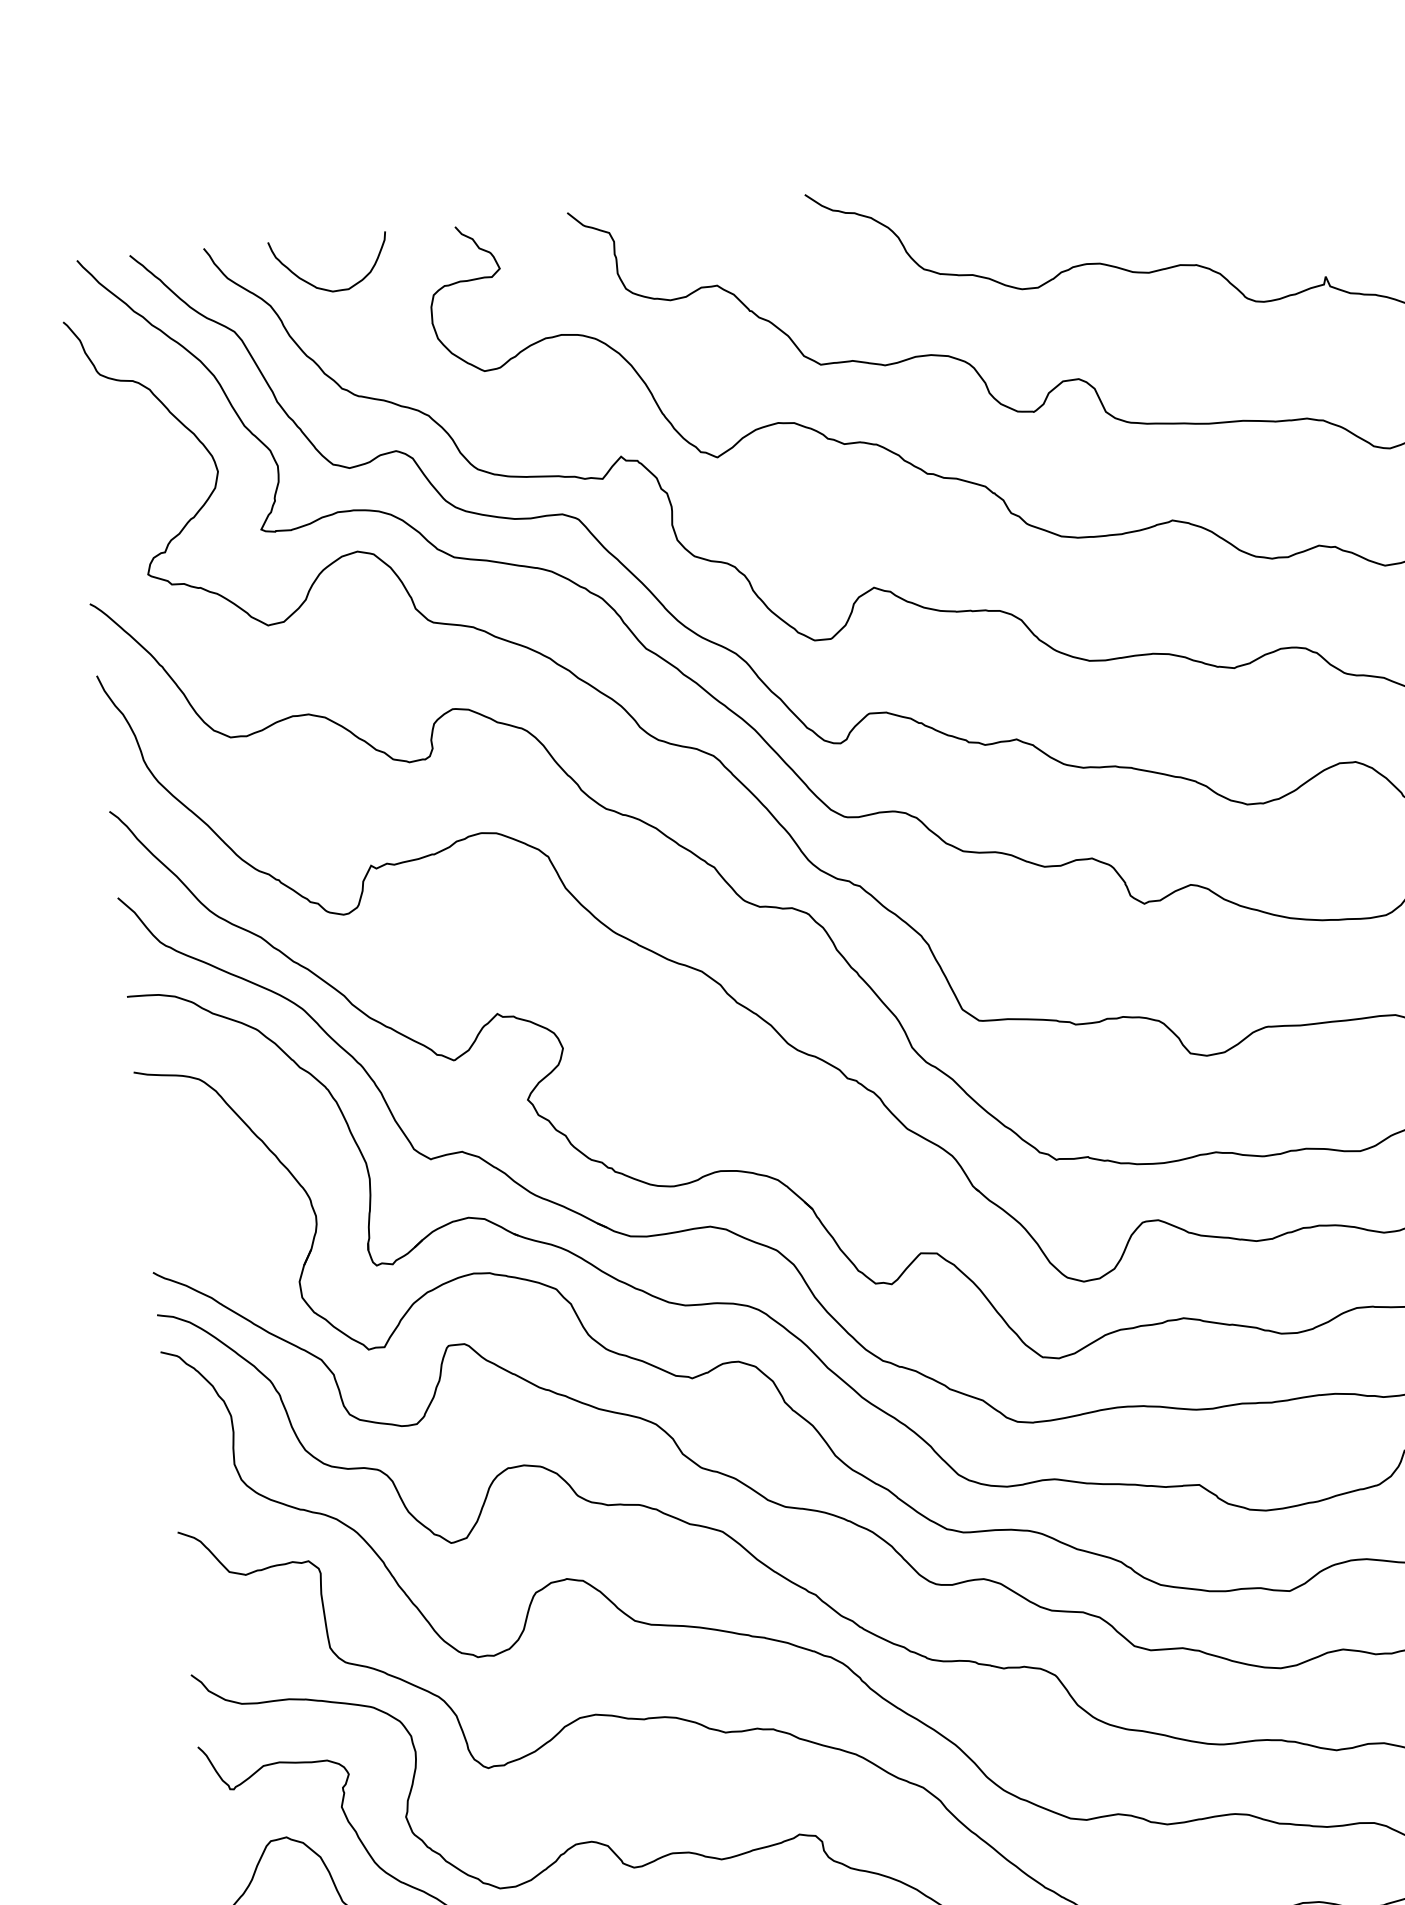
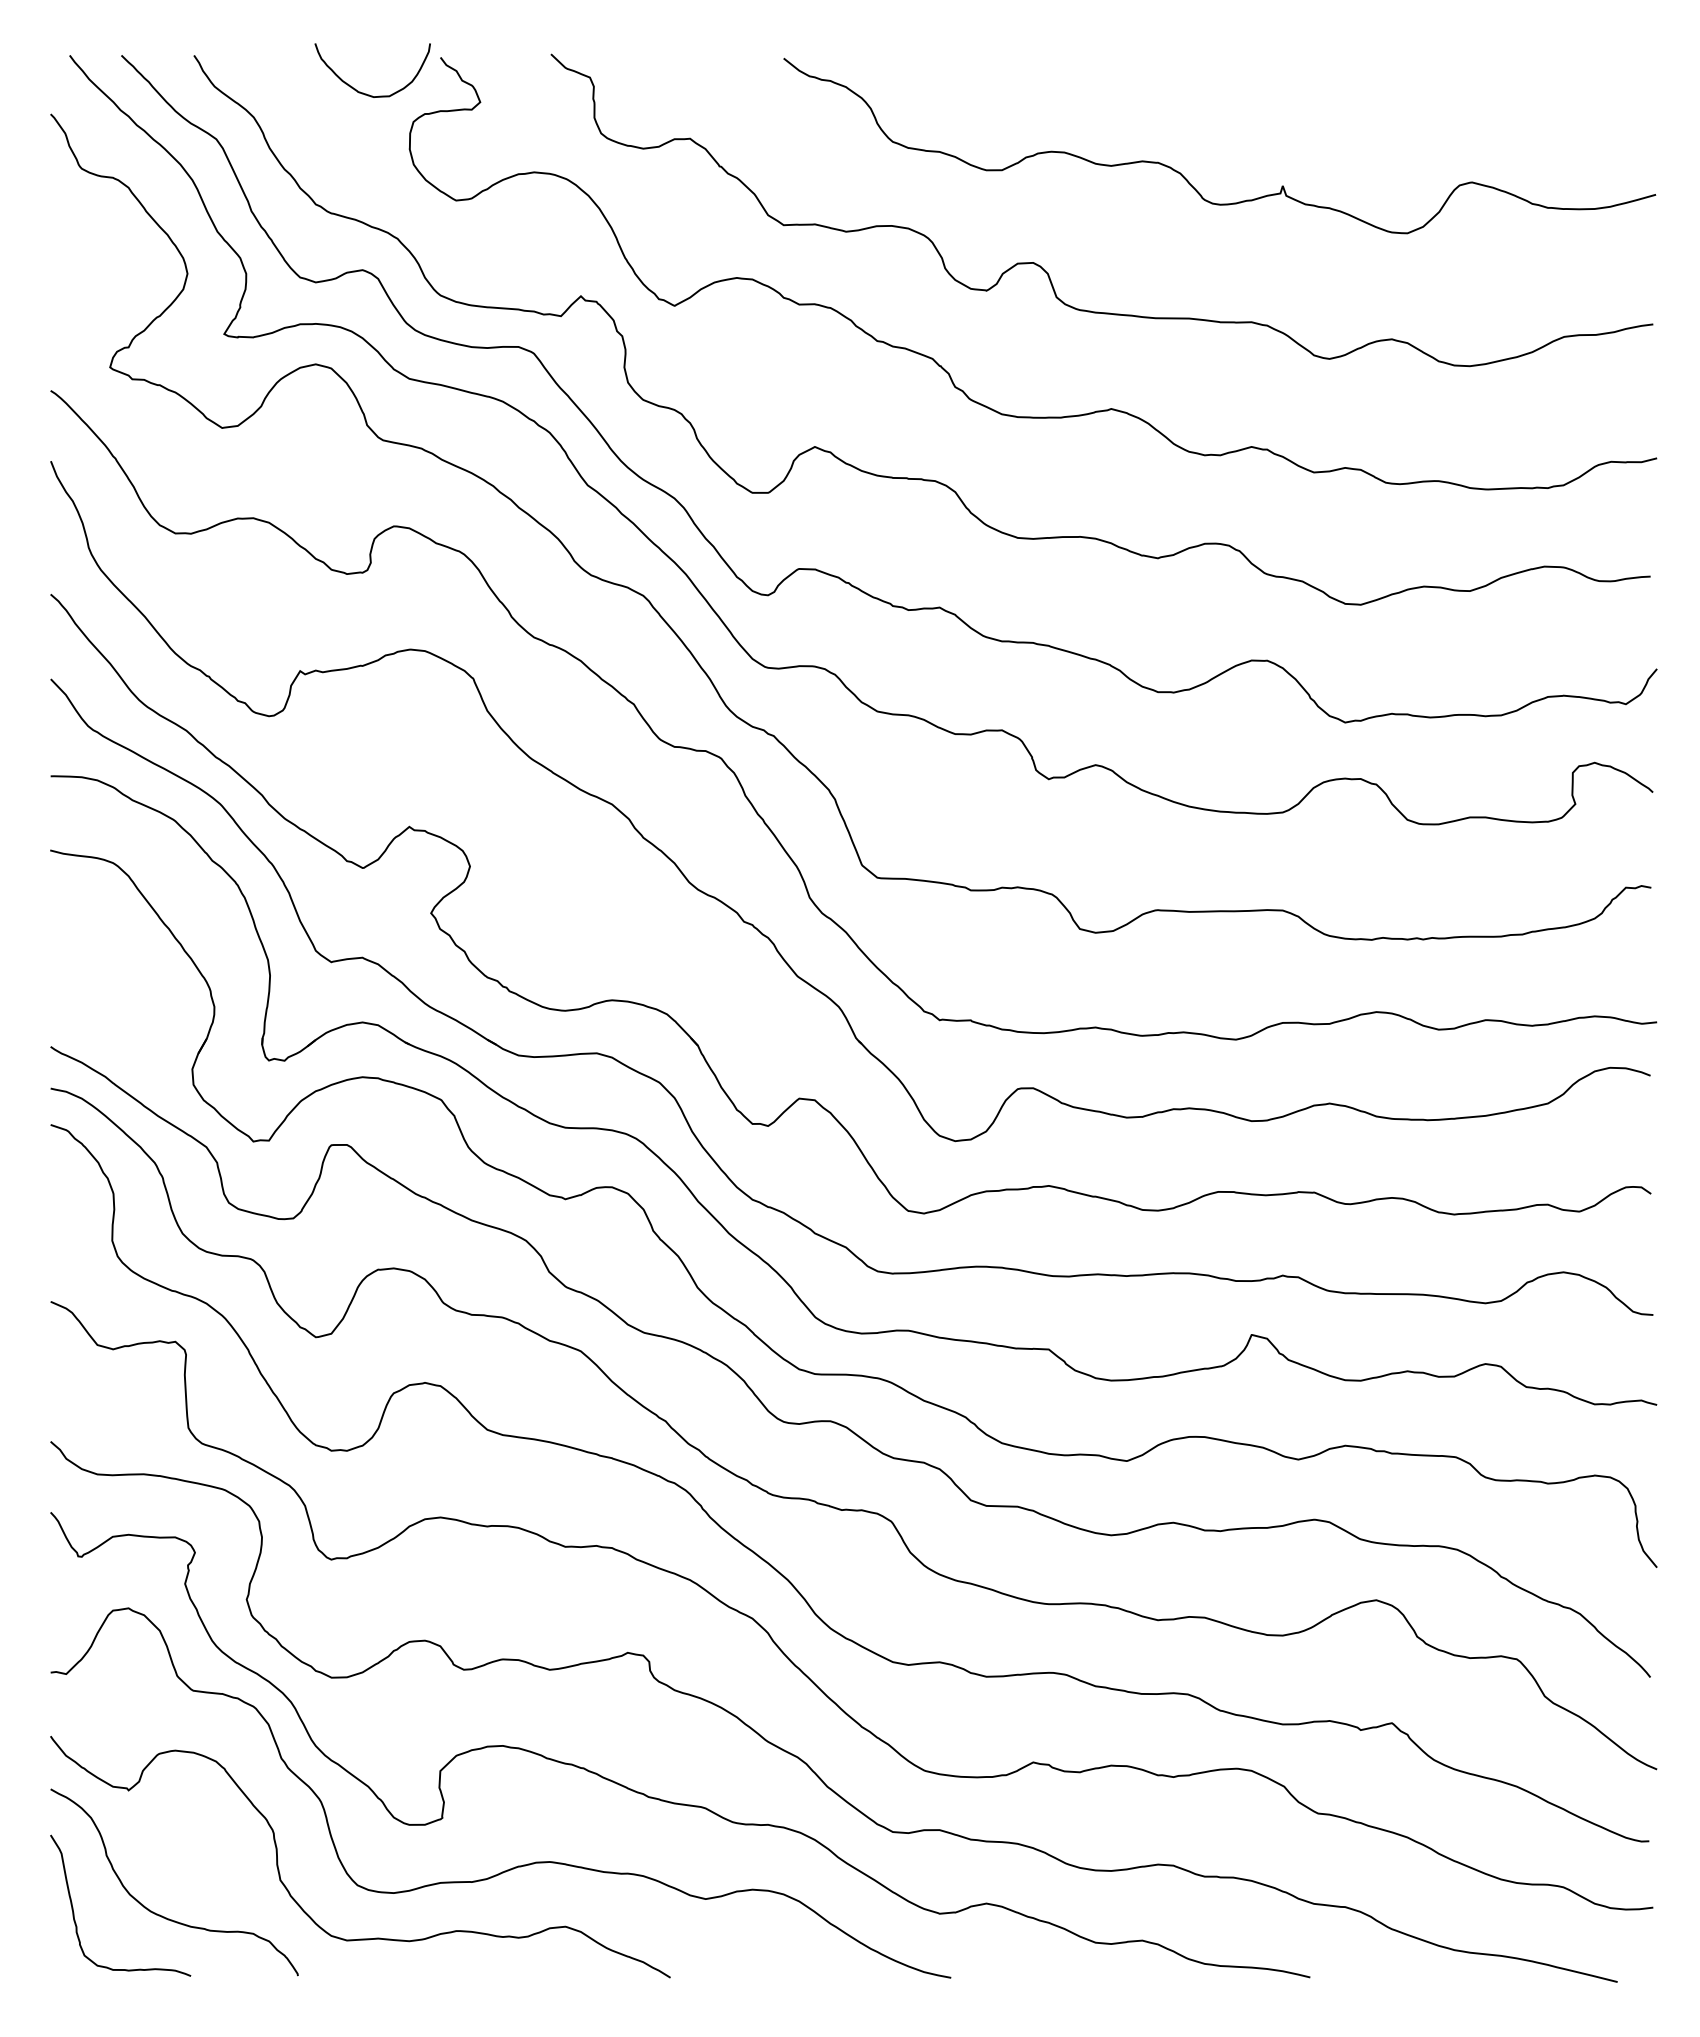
curve: (321, 287) -> (363, 92), moved

